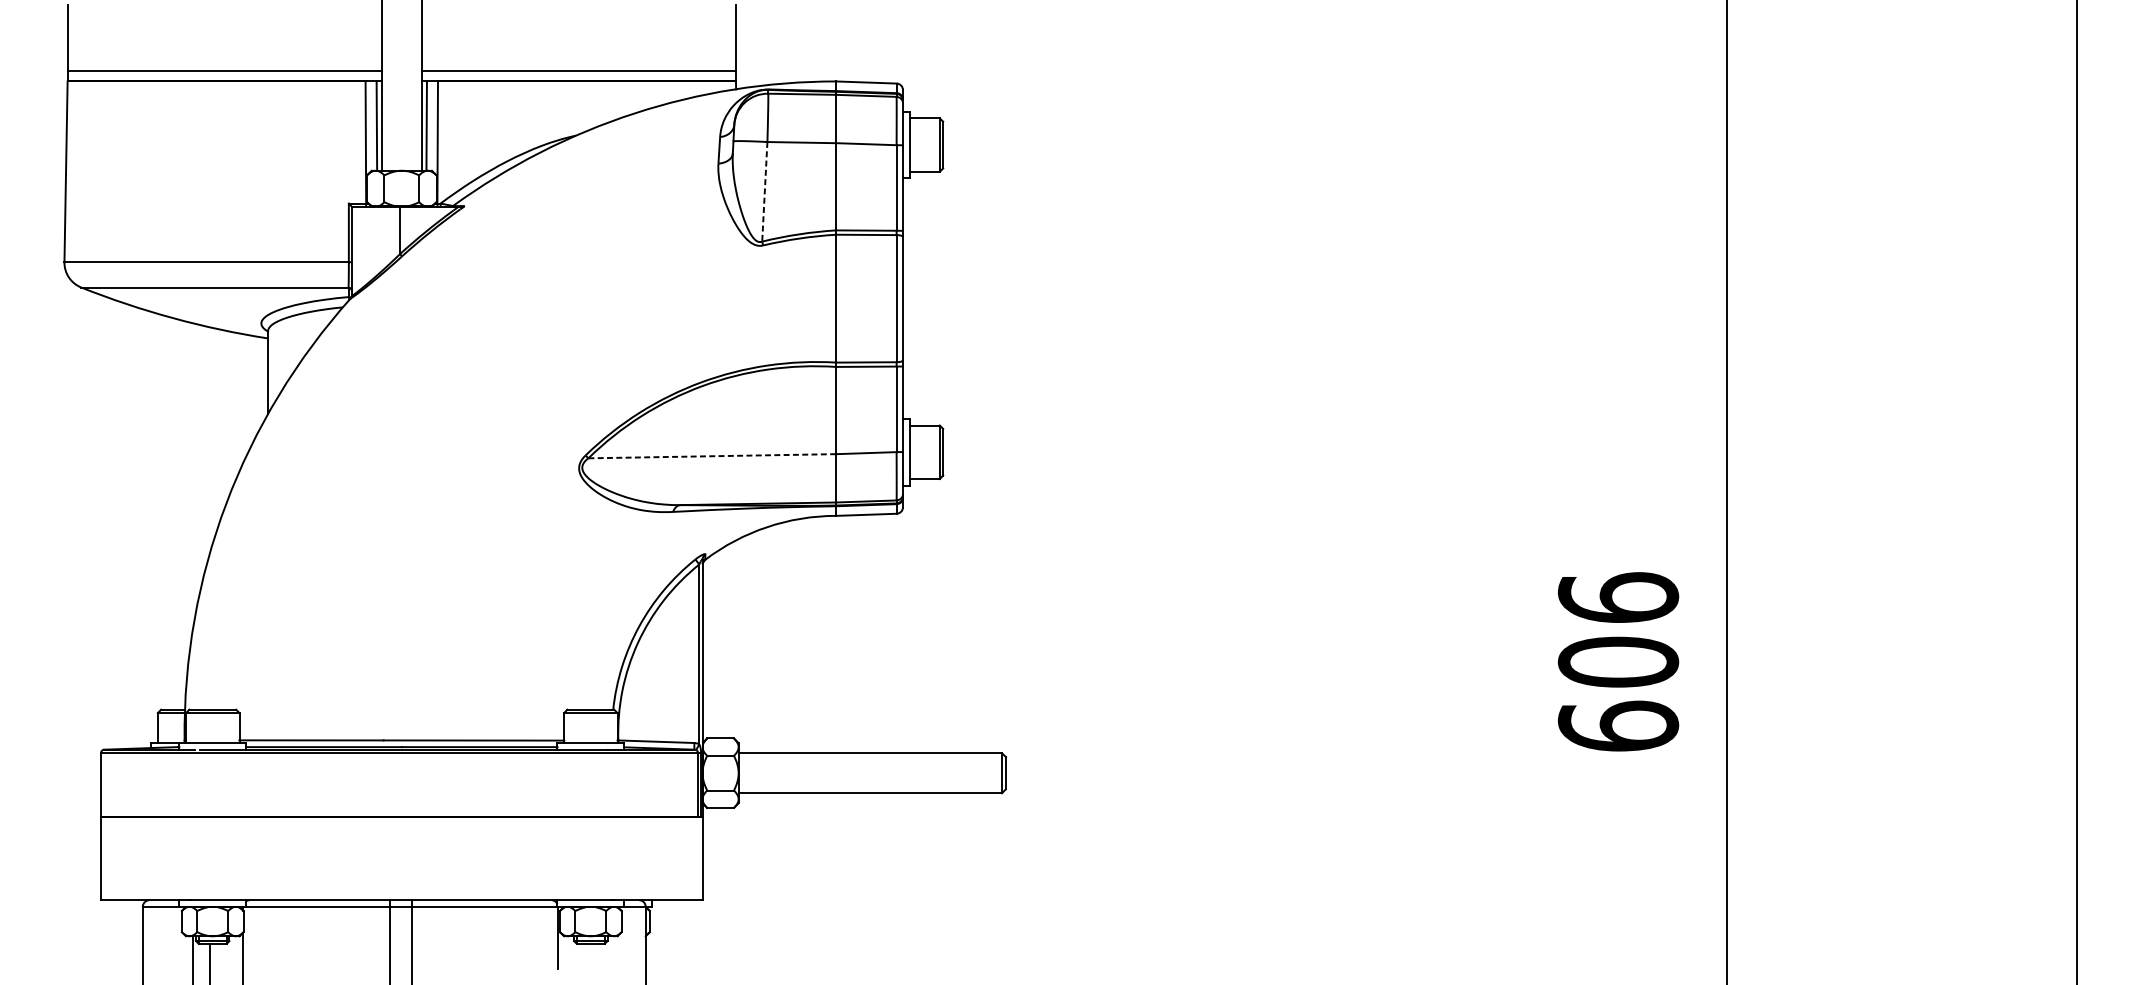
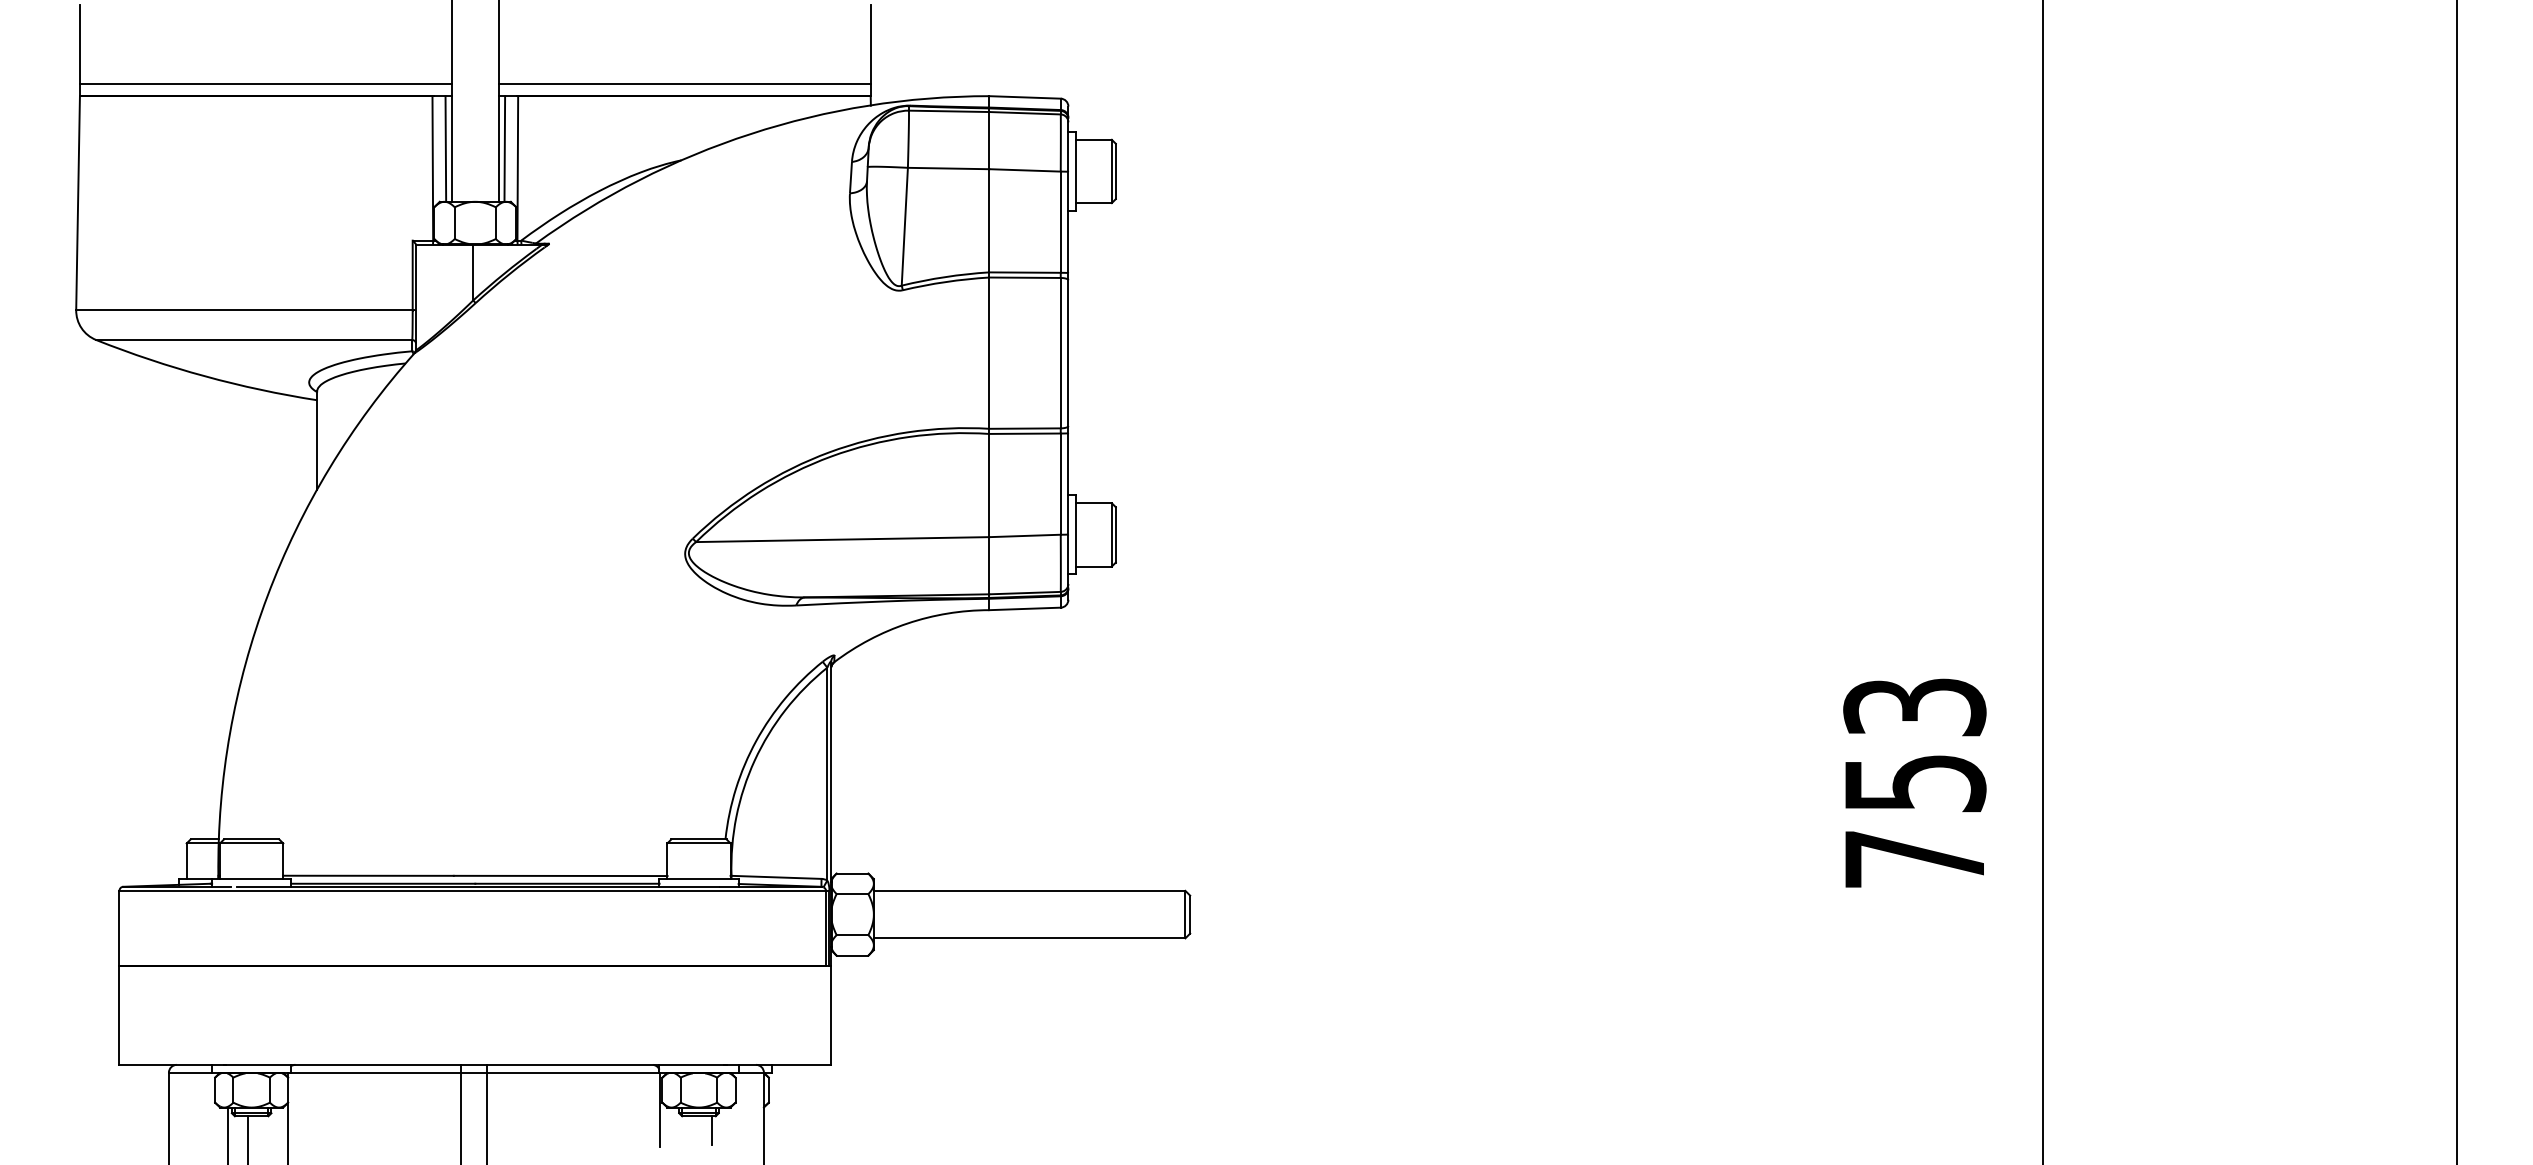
line: (764, 191) -> (904, 226), dashed -> solid
line: (712, 456) -> (842, 539), dashed -> solid
text: (1618, 661) -> (1914, 782), 606 -> 753
line: (601, 955) -> (711, 1130), added

